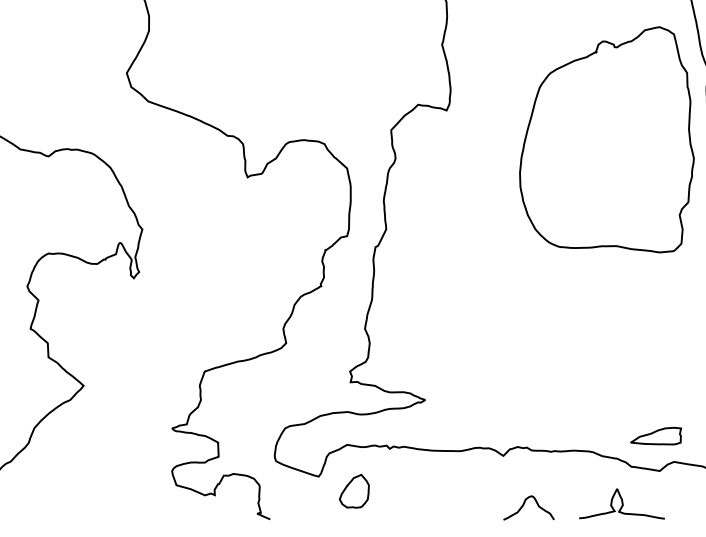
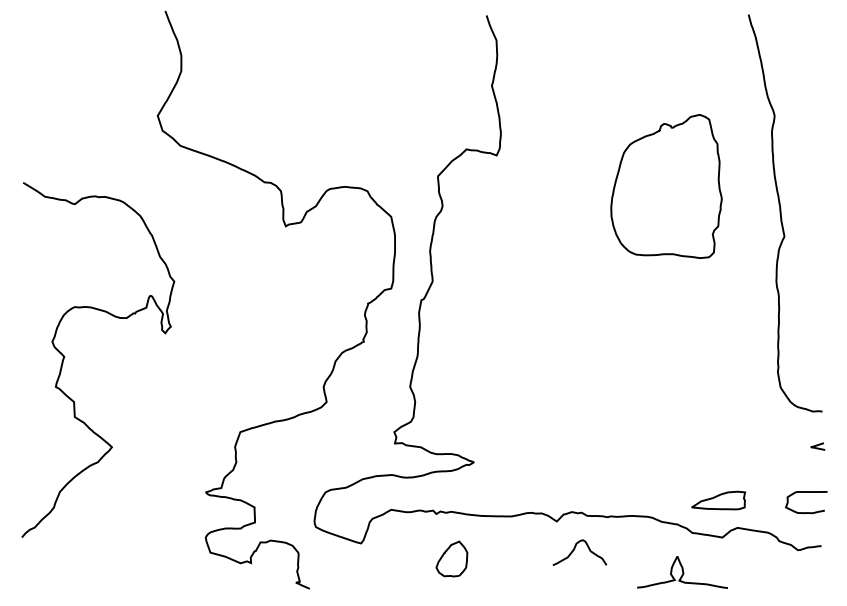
part: (606, 139) -> (666, 186), size x0.6
part: (353, 490) -> (451, 558), moved
curve: (523, 505) -> (574, 550), moved

